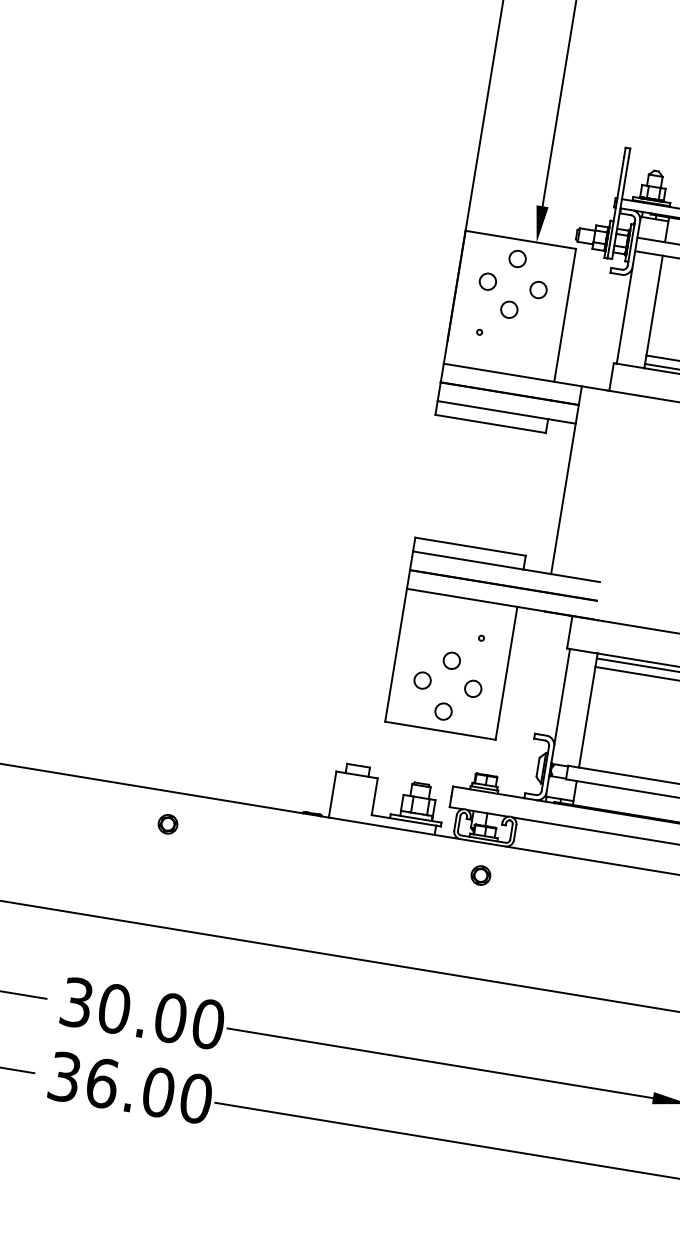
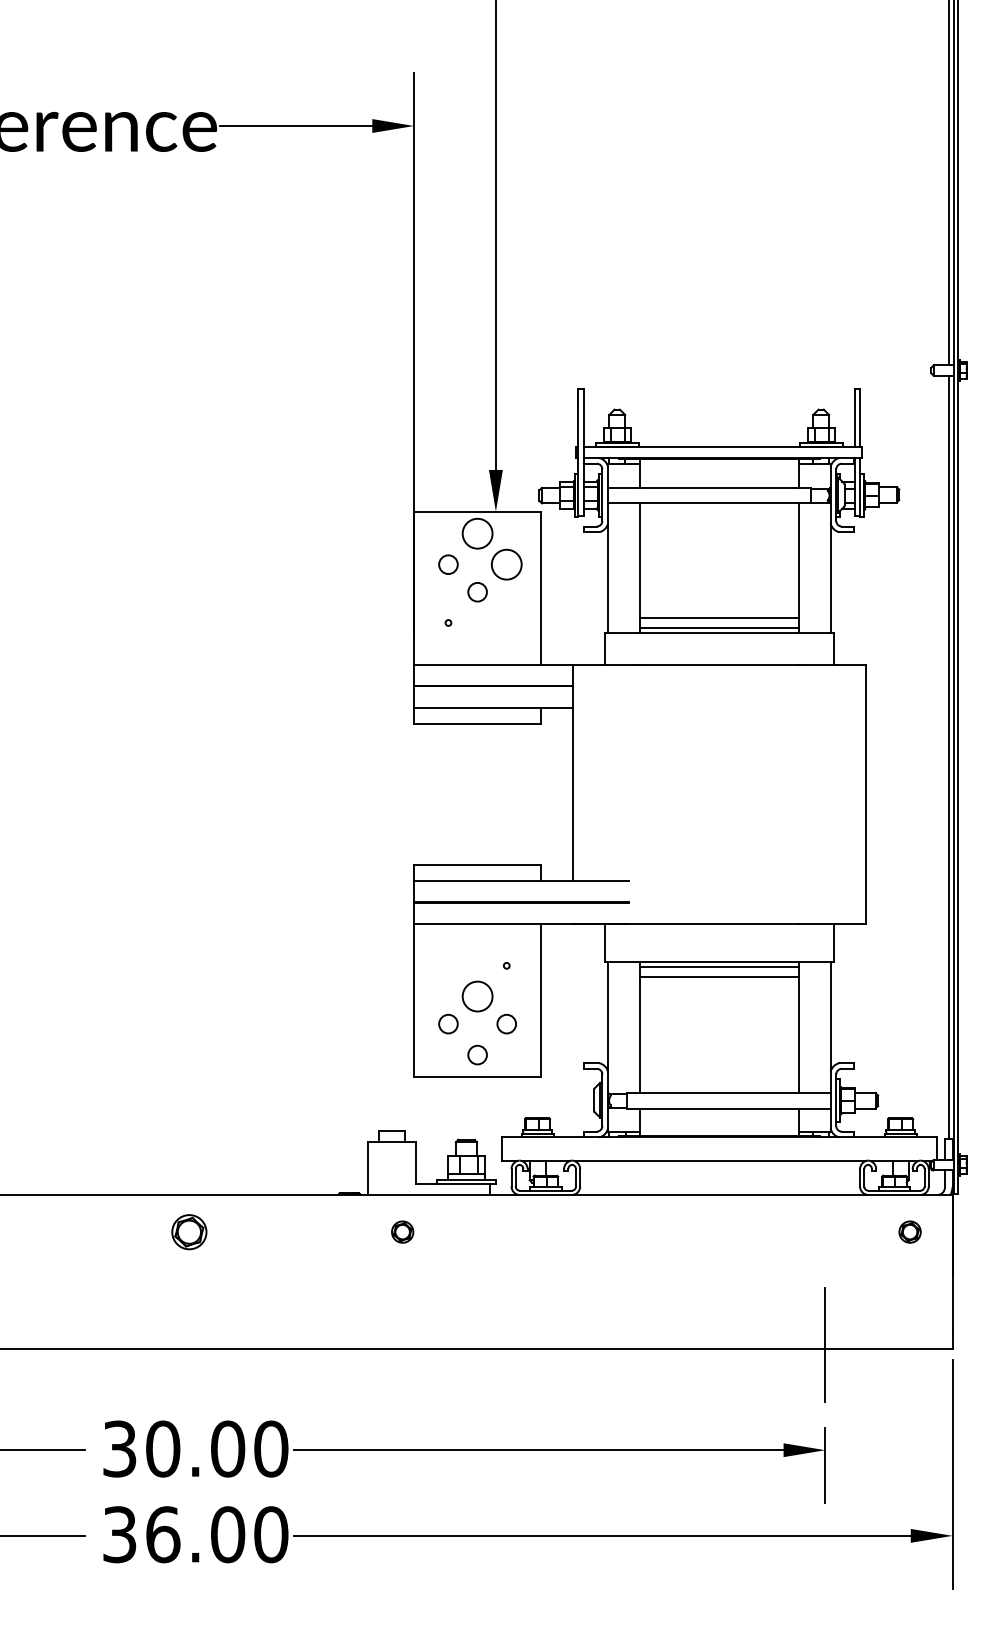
circle: (517, 258) -> (477, 533), size x1.6
circle: (538, 289) -> (506, 564), size x1.6
circle: (451, 660) -> (477, 996), size x1.6
part: (167, 823) -> (188, 1231), size x1.6
part: (480, 874) -> (402, 1231), moved

